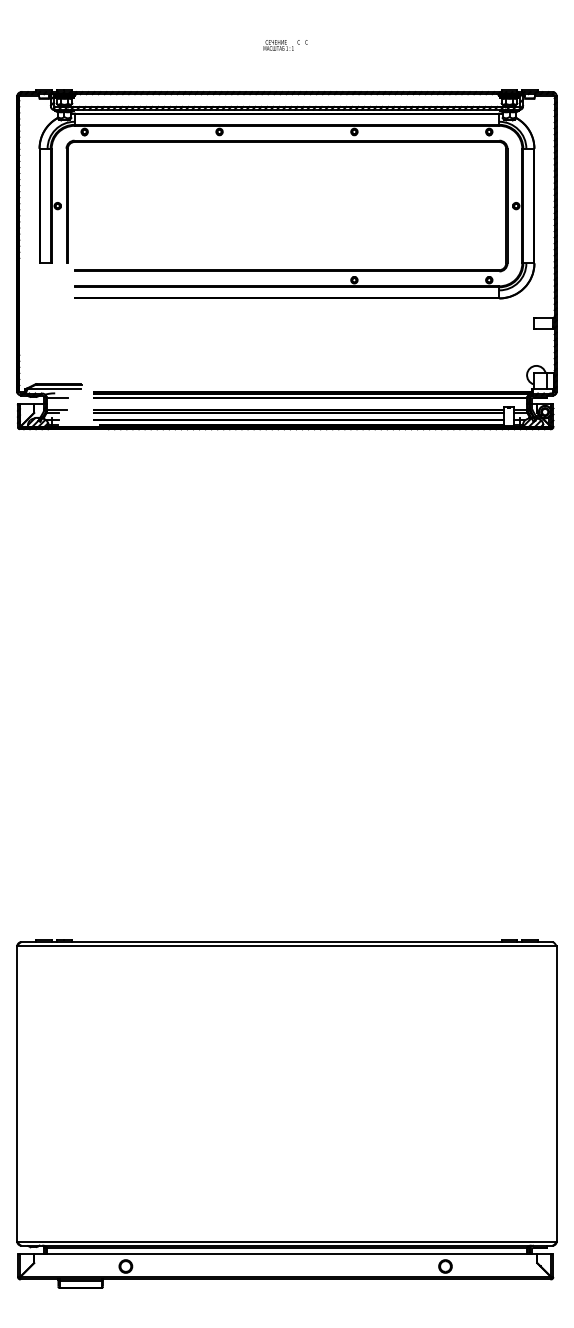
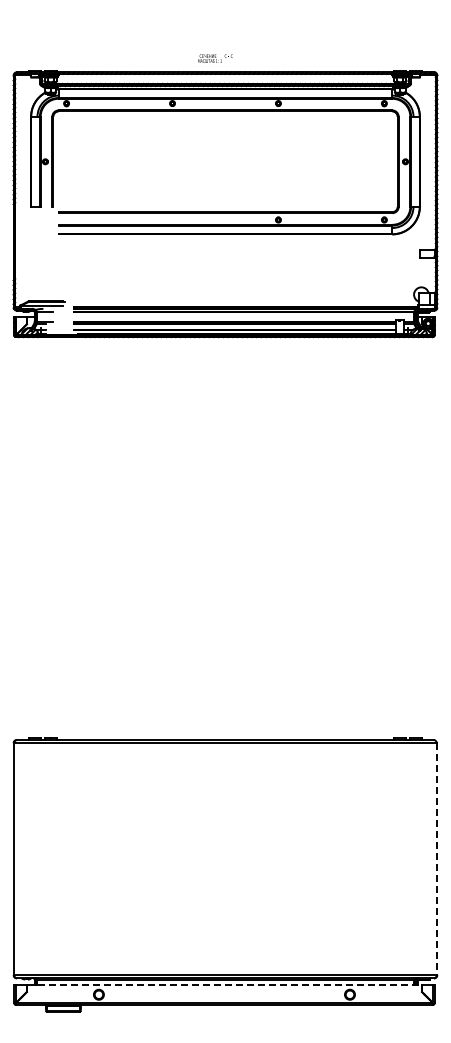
text: (285, 45) -> (215, 58), moved
line: (556, 1094) -> (437, 859), solid -> dashed
line: (285, 1254) -> (224, 985), solid -> dashed

